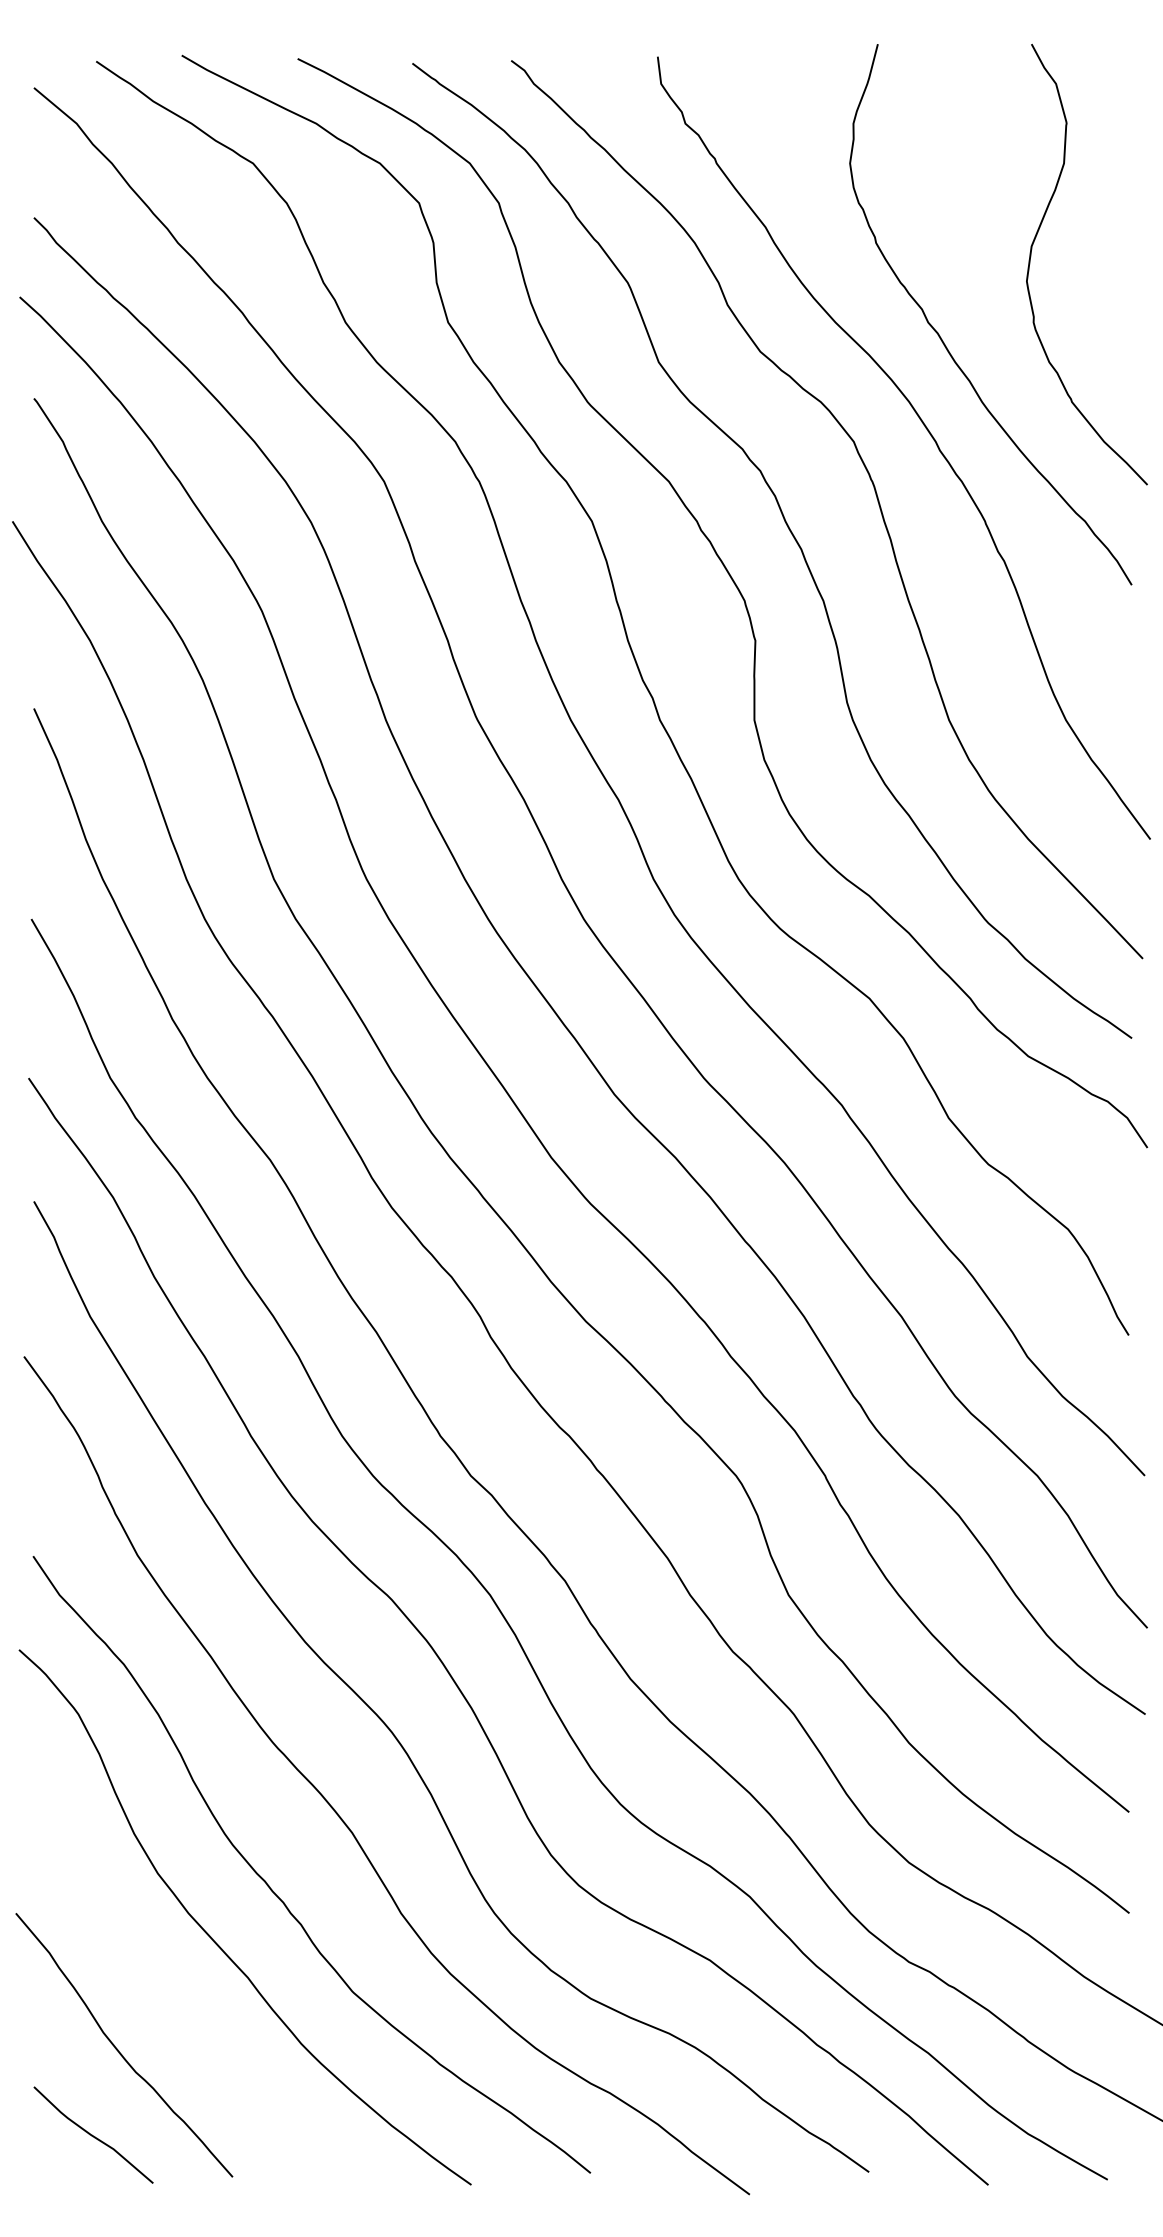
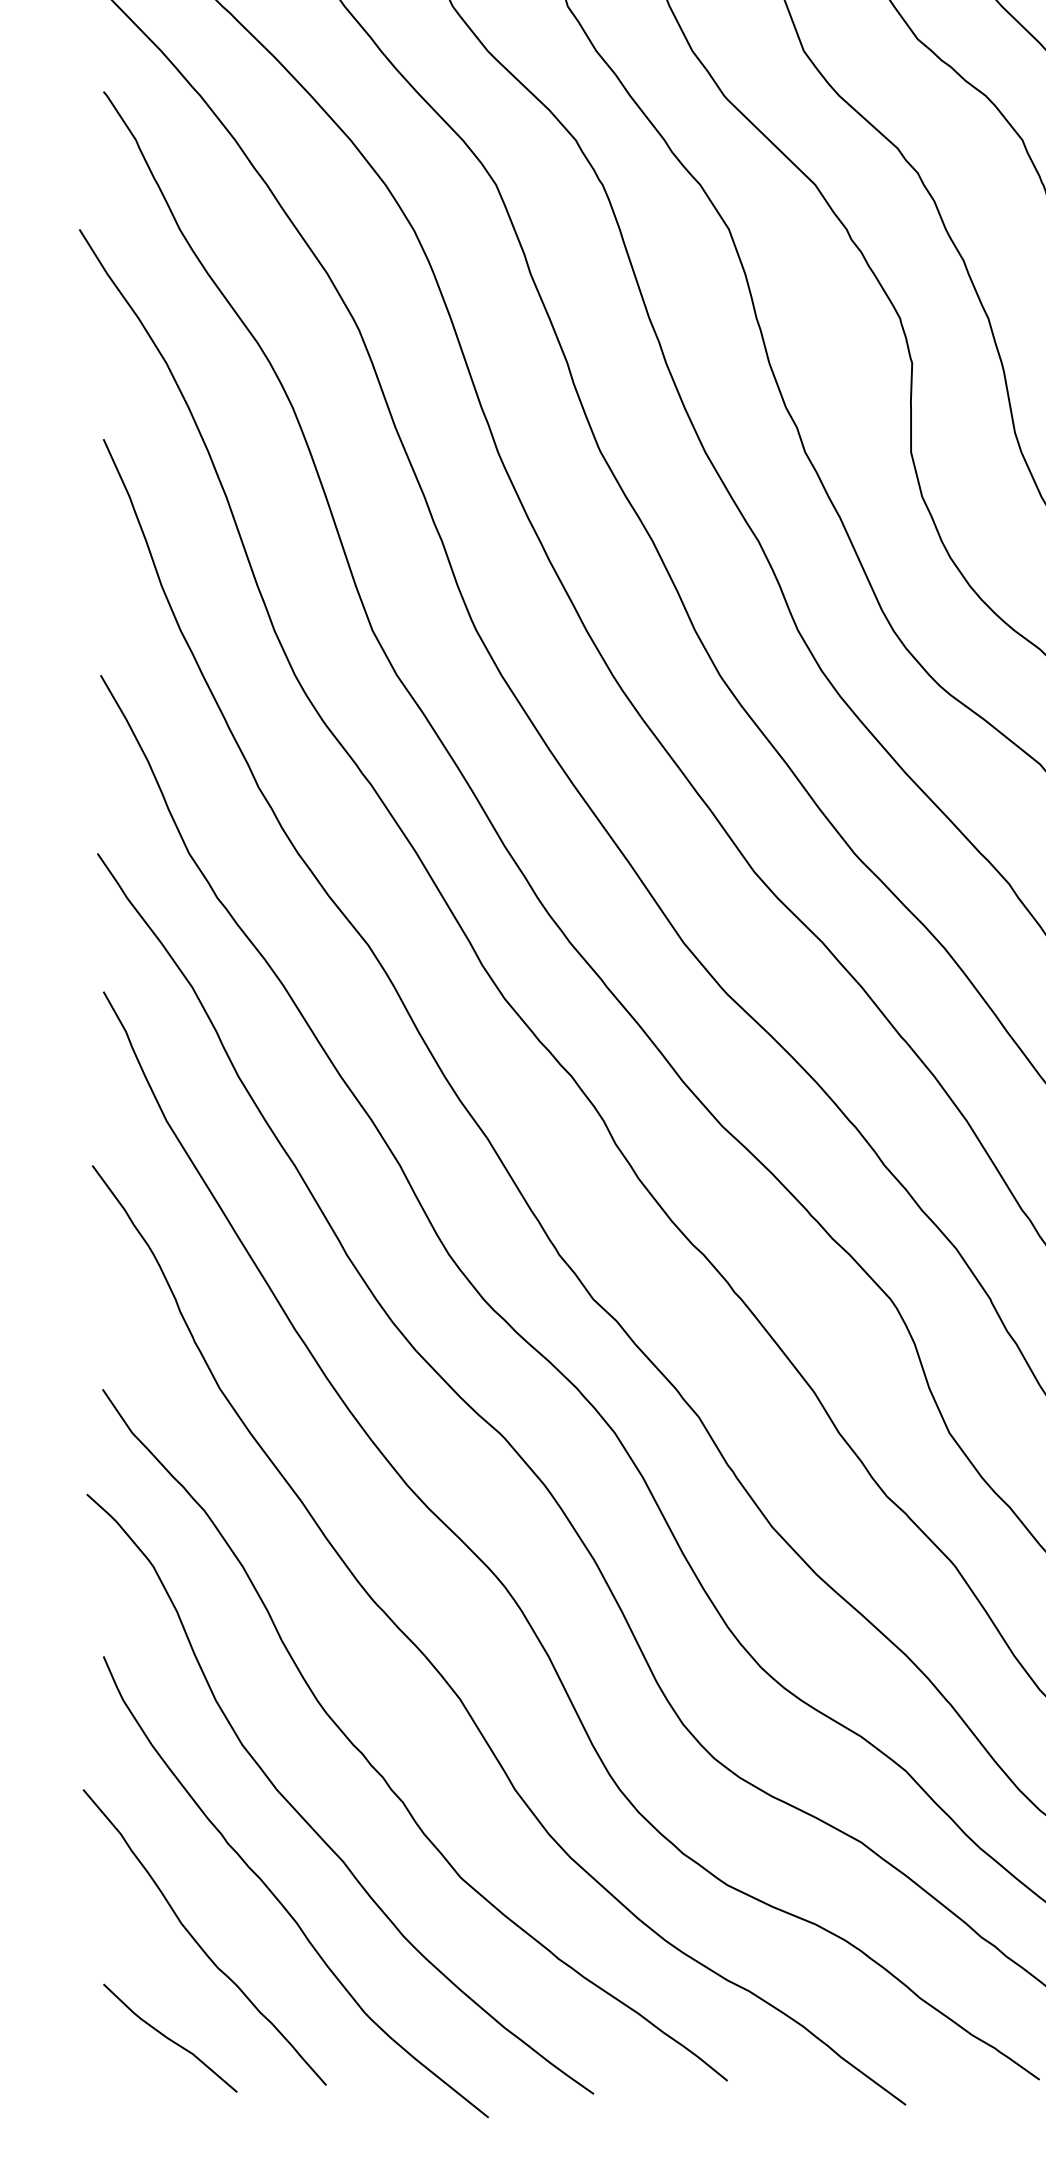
curve: (192, 2013) -> (281, 1901), added

